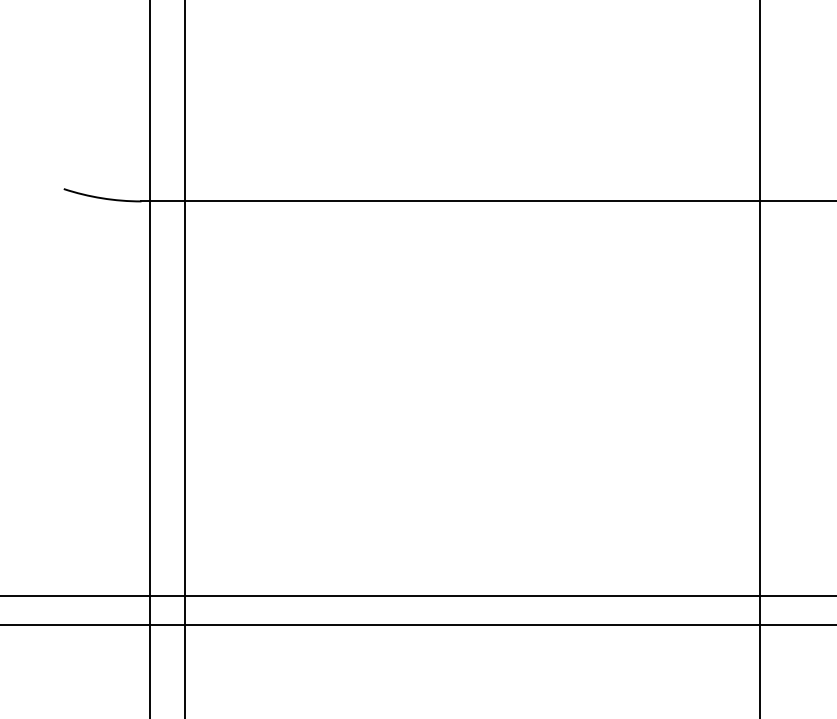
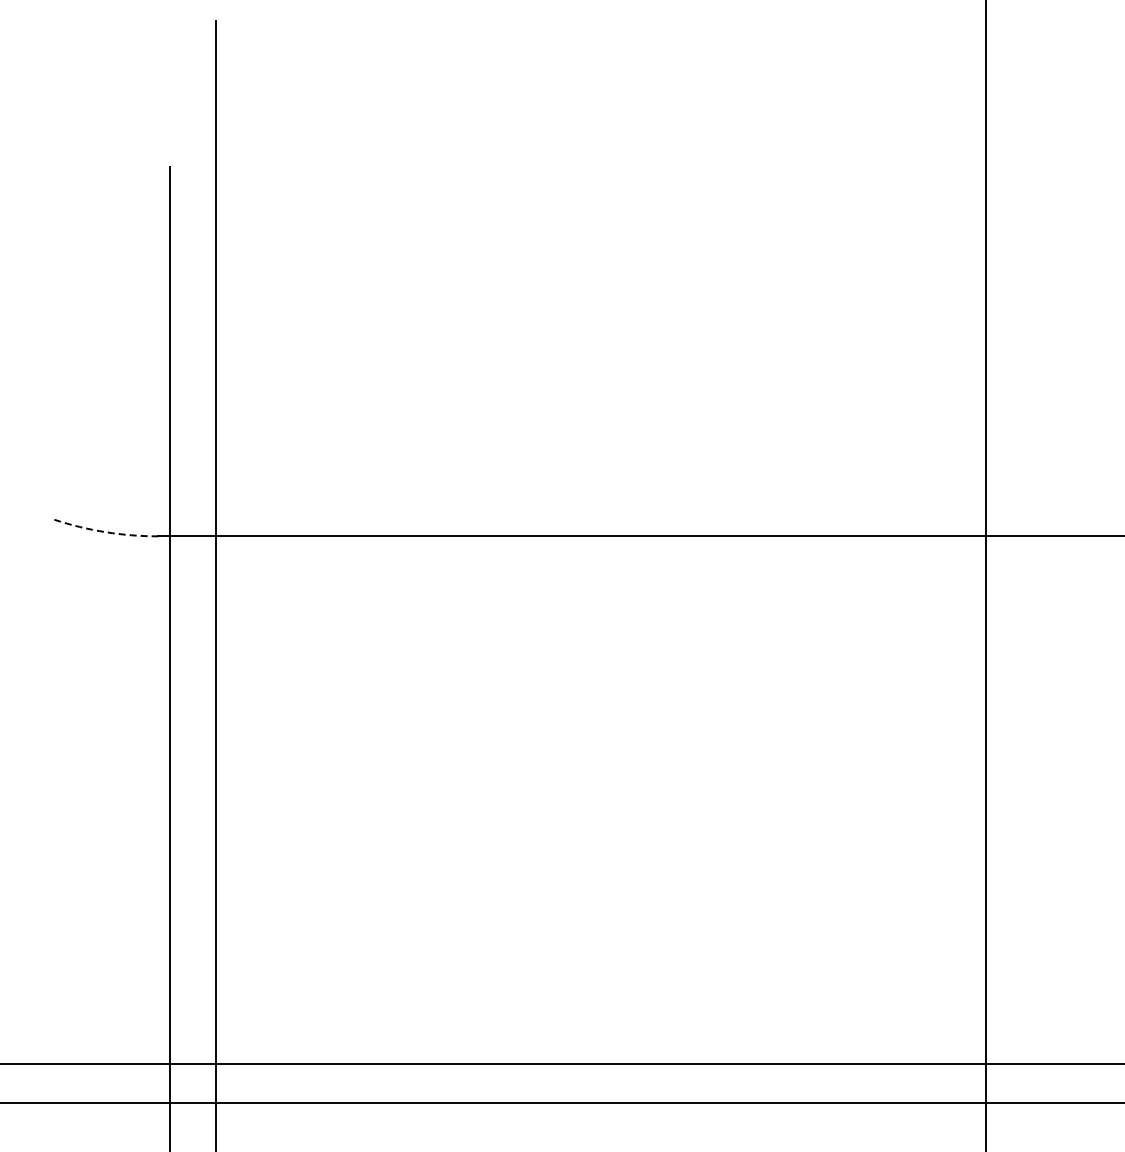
arc: (102, 198) -> (105, 532), solid -> dashed

